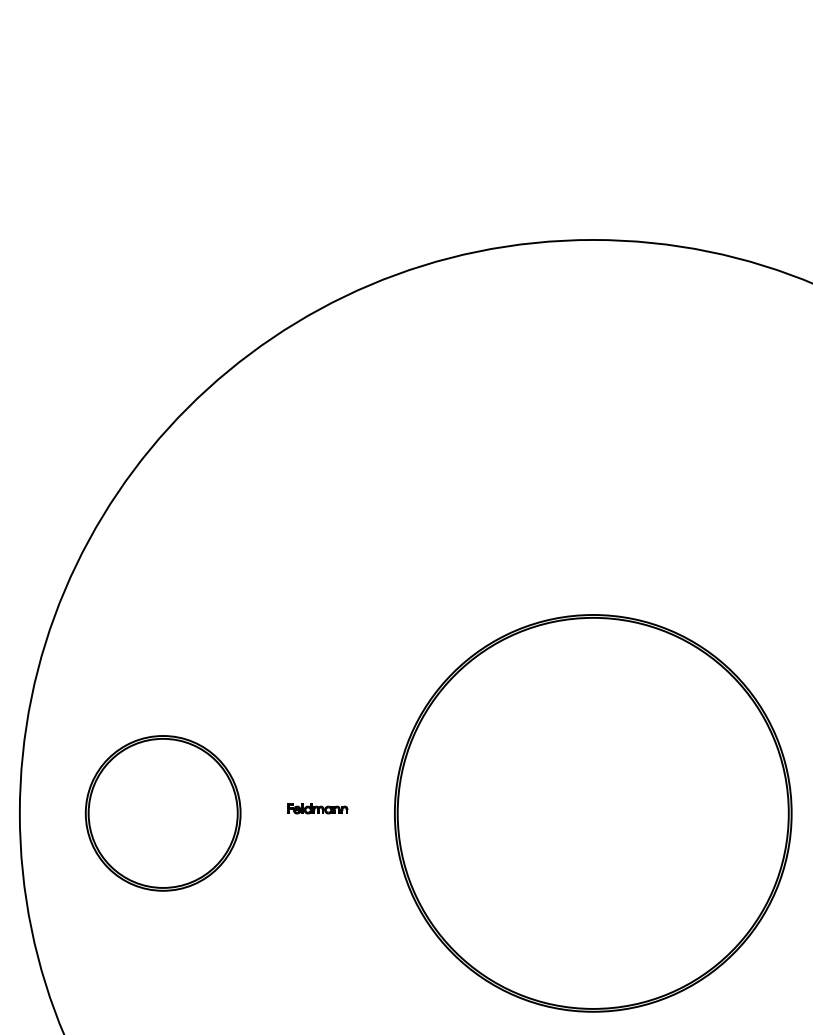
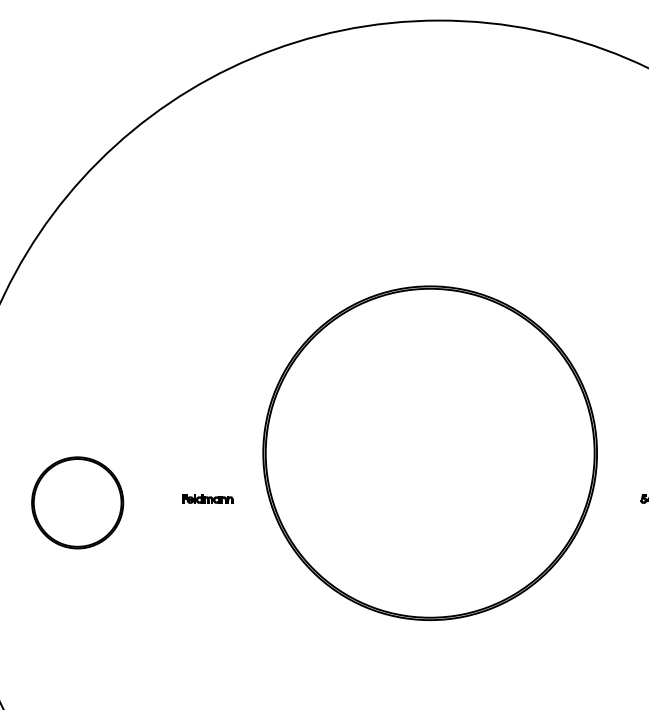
part: (162, 813) -> (77, 502), size x0.7
part: (593, 813) -> (430, 453), moved

